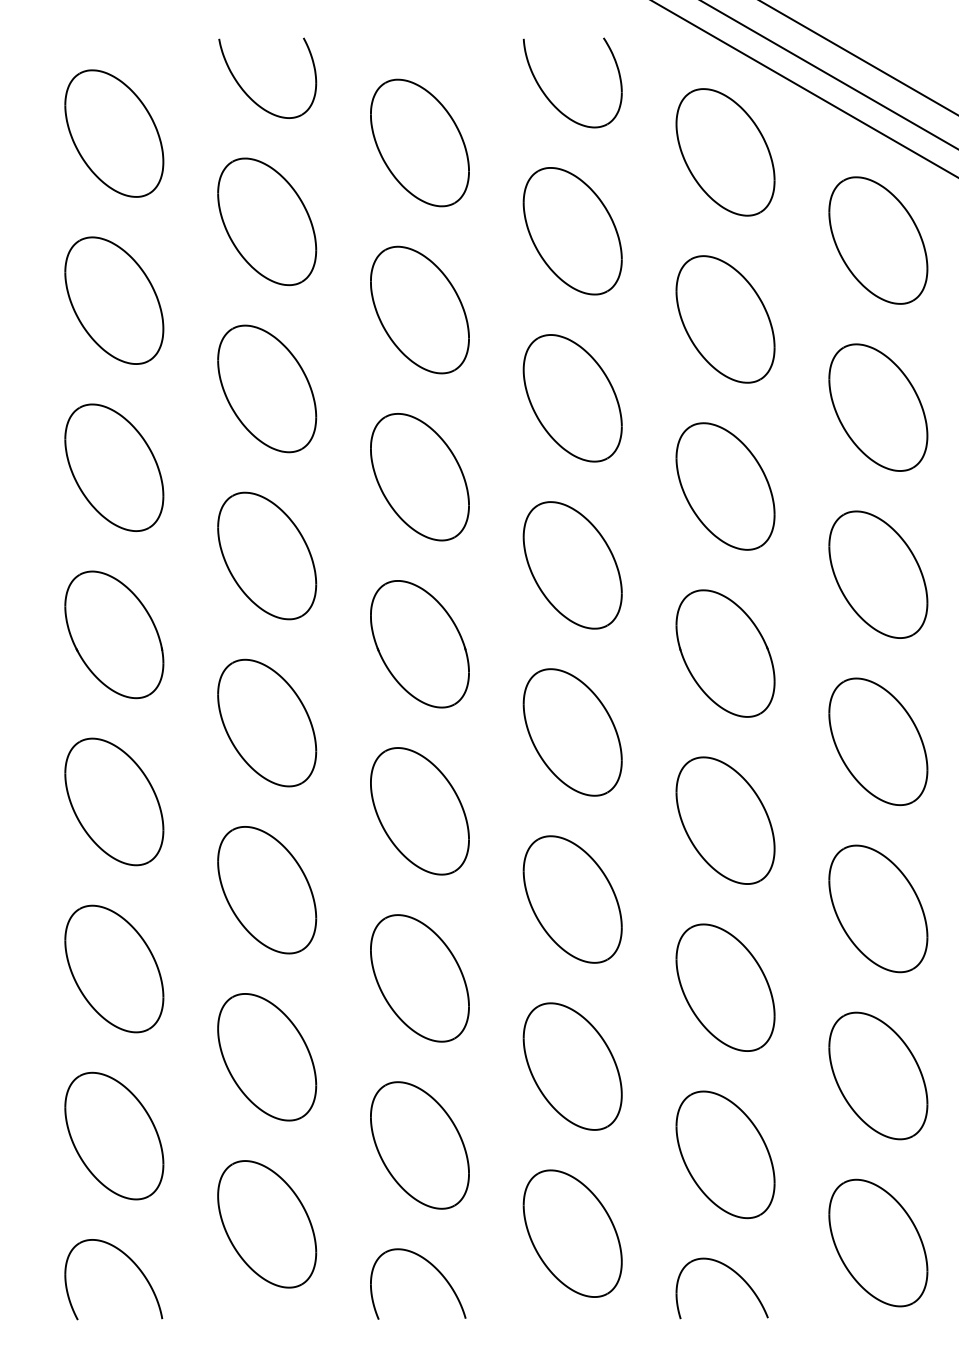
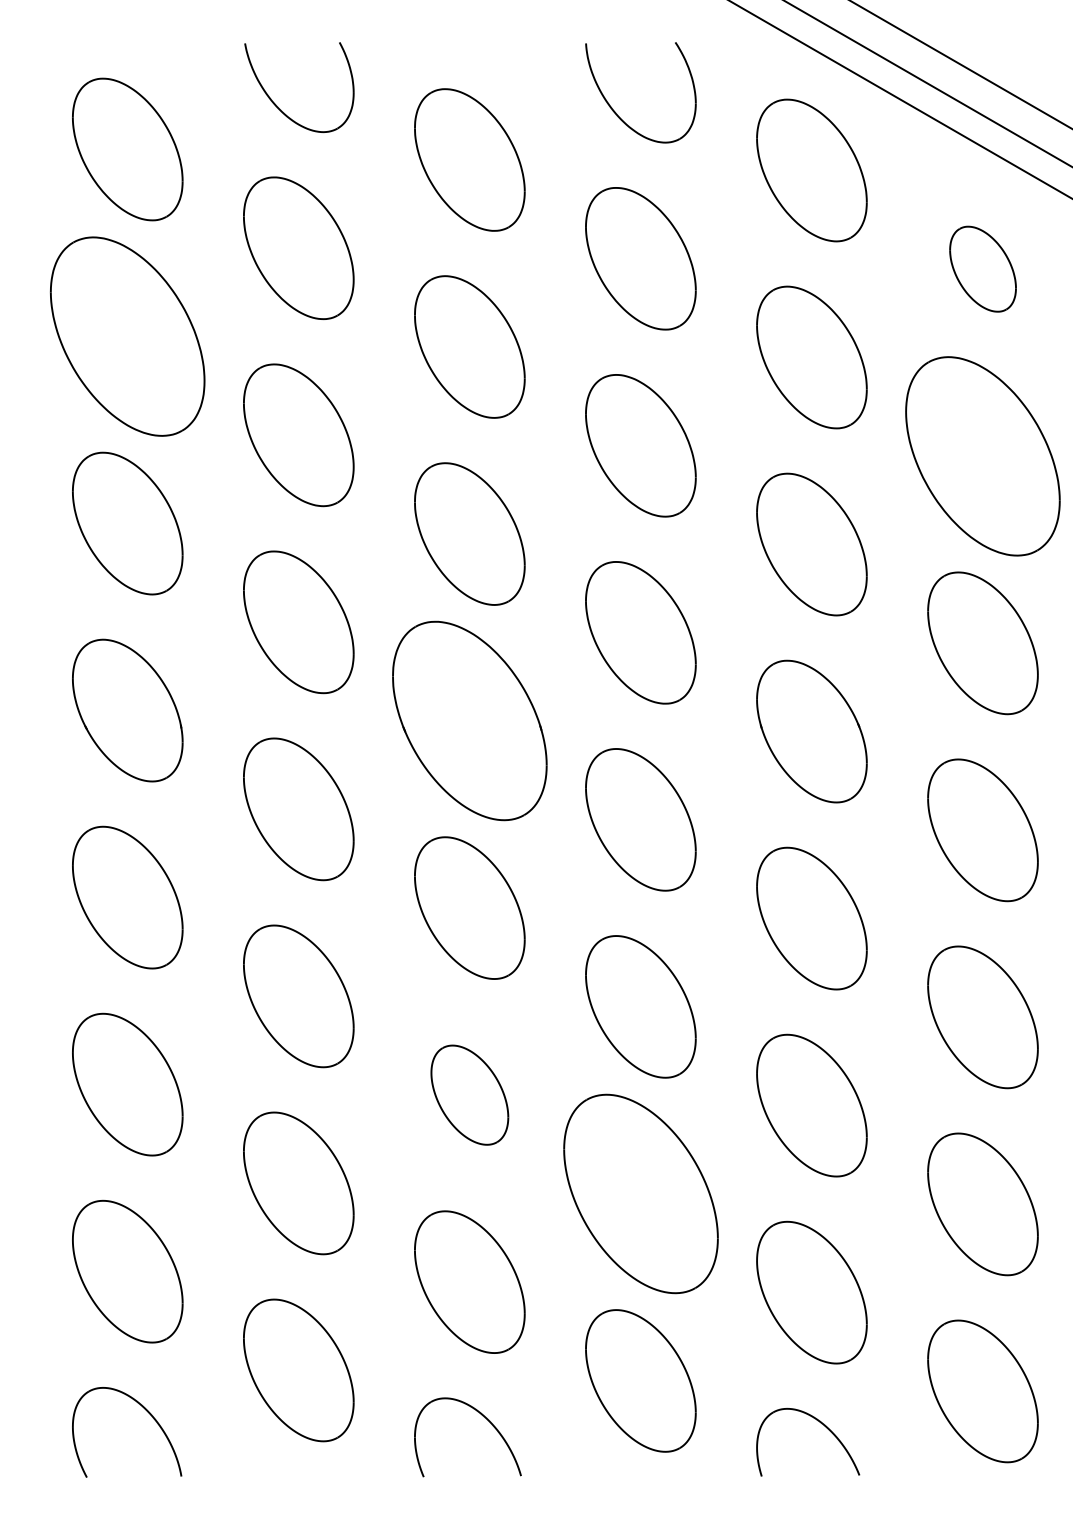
part: (878, 240) -> (983, 269), size x0.6
part: (114, 300) -> (127, 336), size x1.4
part: (878, 407) -> (983, 456), size x1.4
part: (419, 644) -> (469, 721), size x1.4
part: (419, 978) -> (469, 1095), size x0.7
part: (572, 1066) -> (640, 1193), size x1.4

